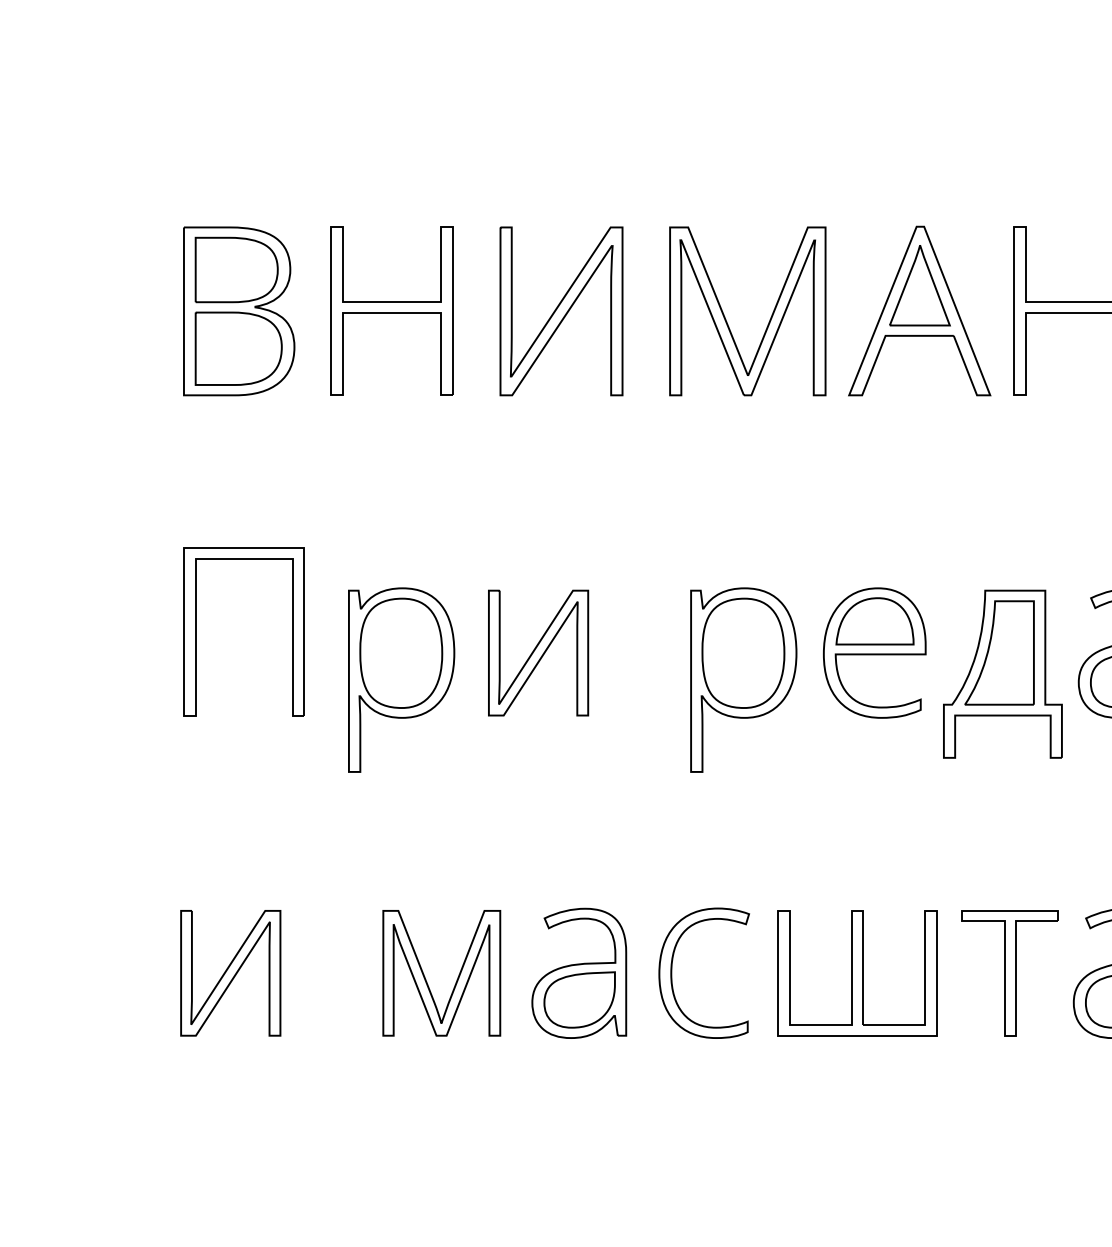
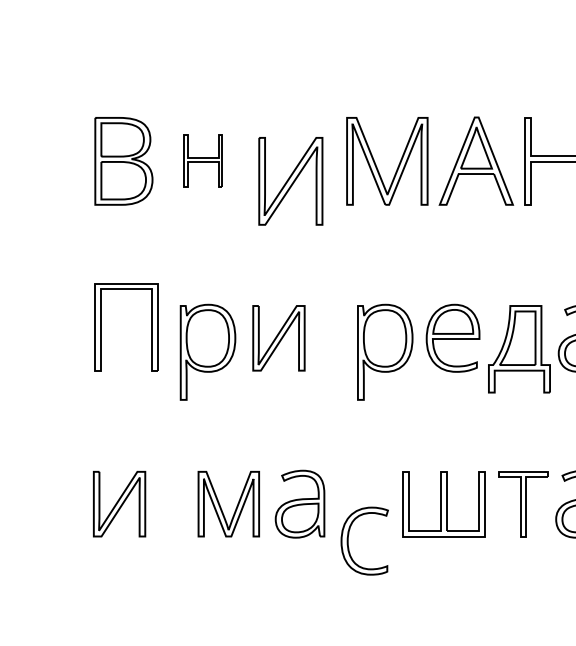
part: (392, 311) -> (203, 161), size x0.6
part: (560, 311) -> (290, 181), moved
part: (672, 972) -> (348, 540), moved

